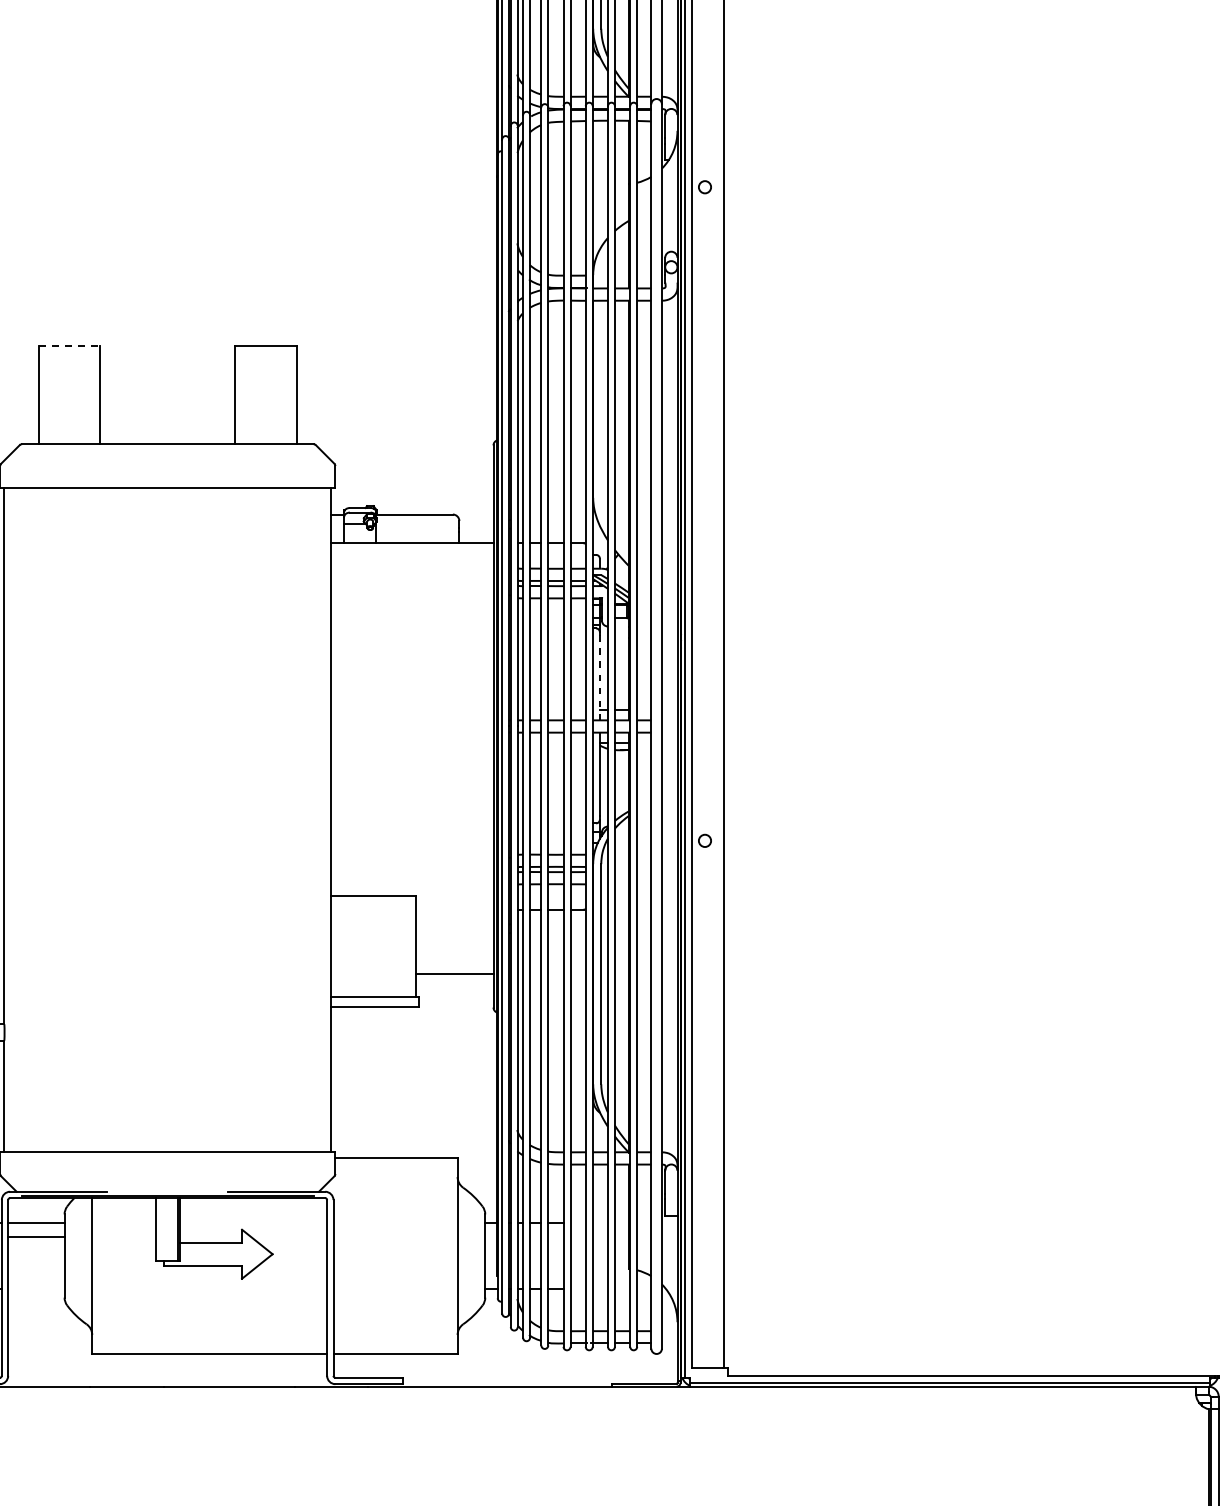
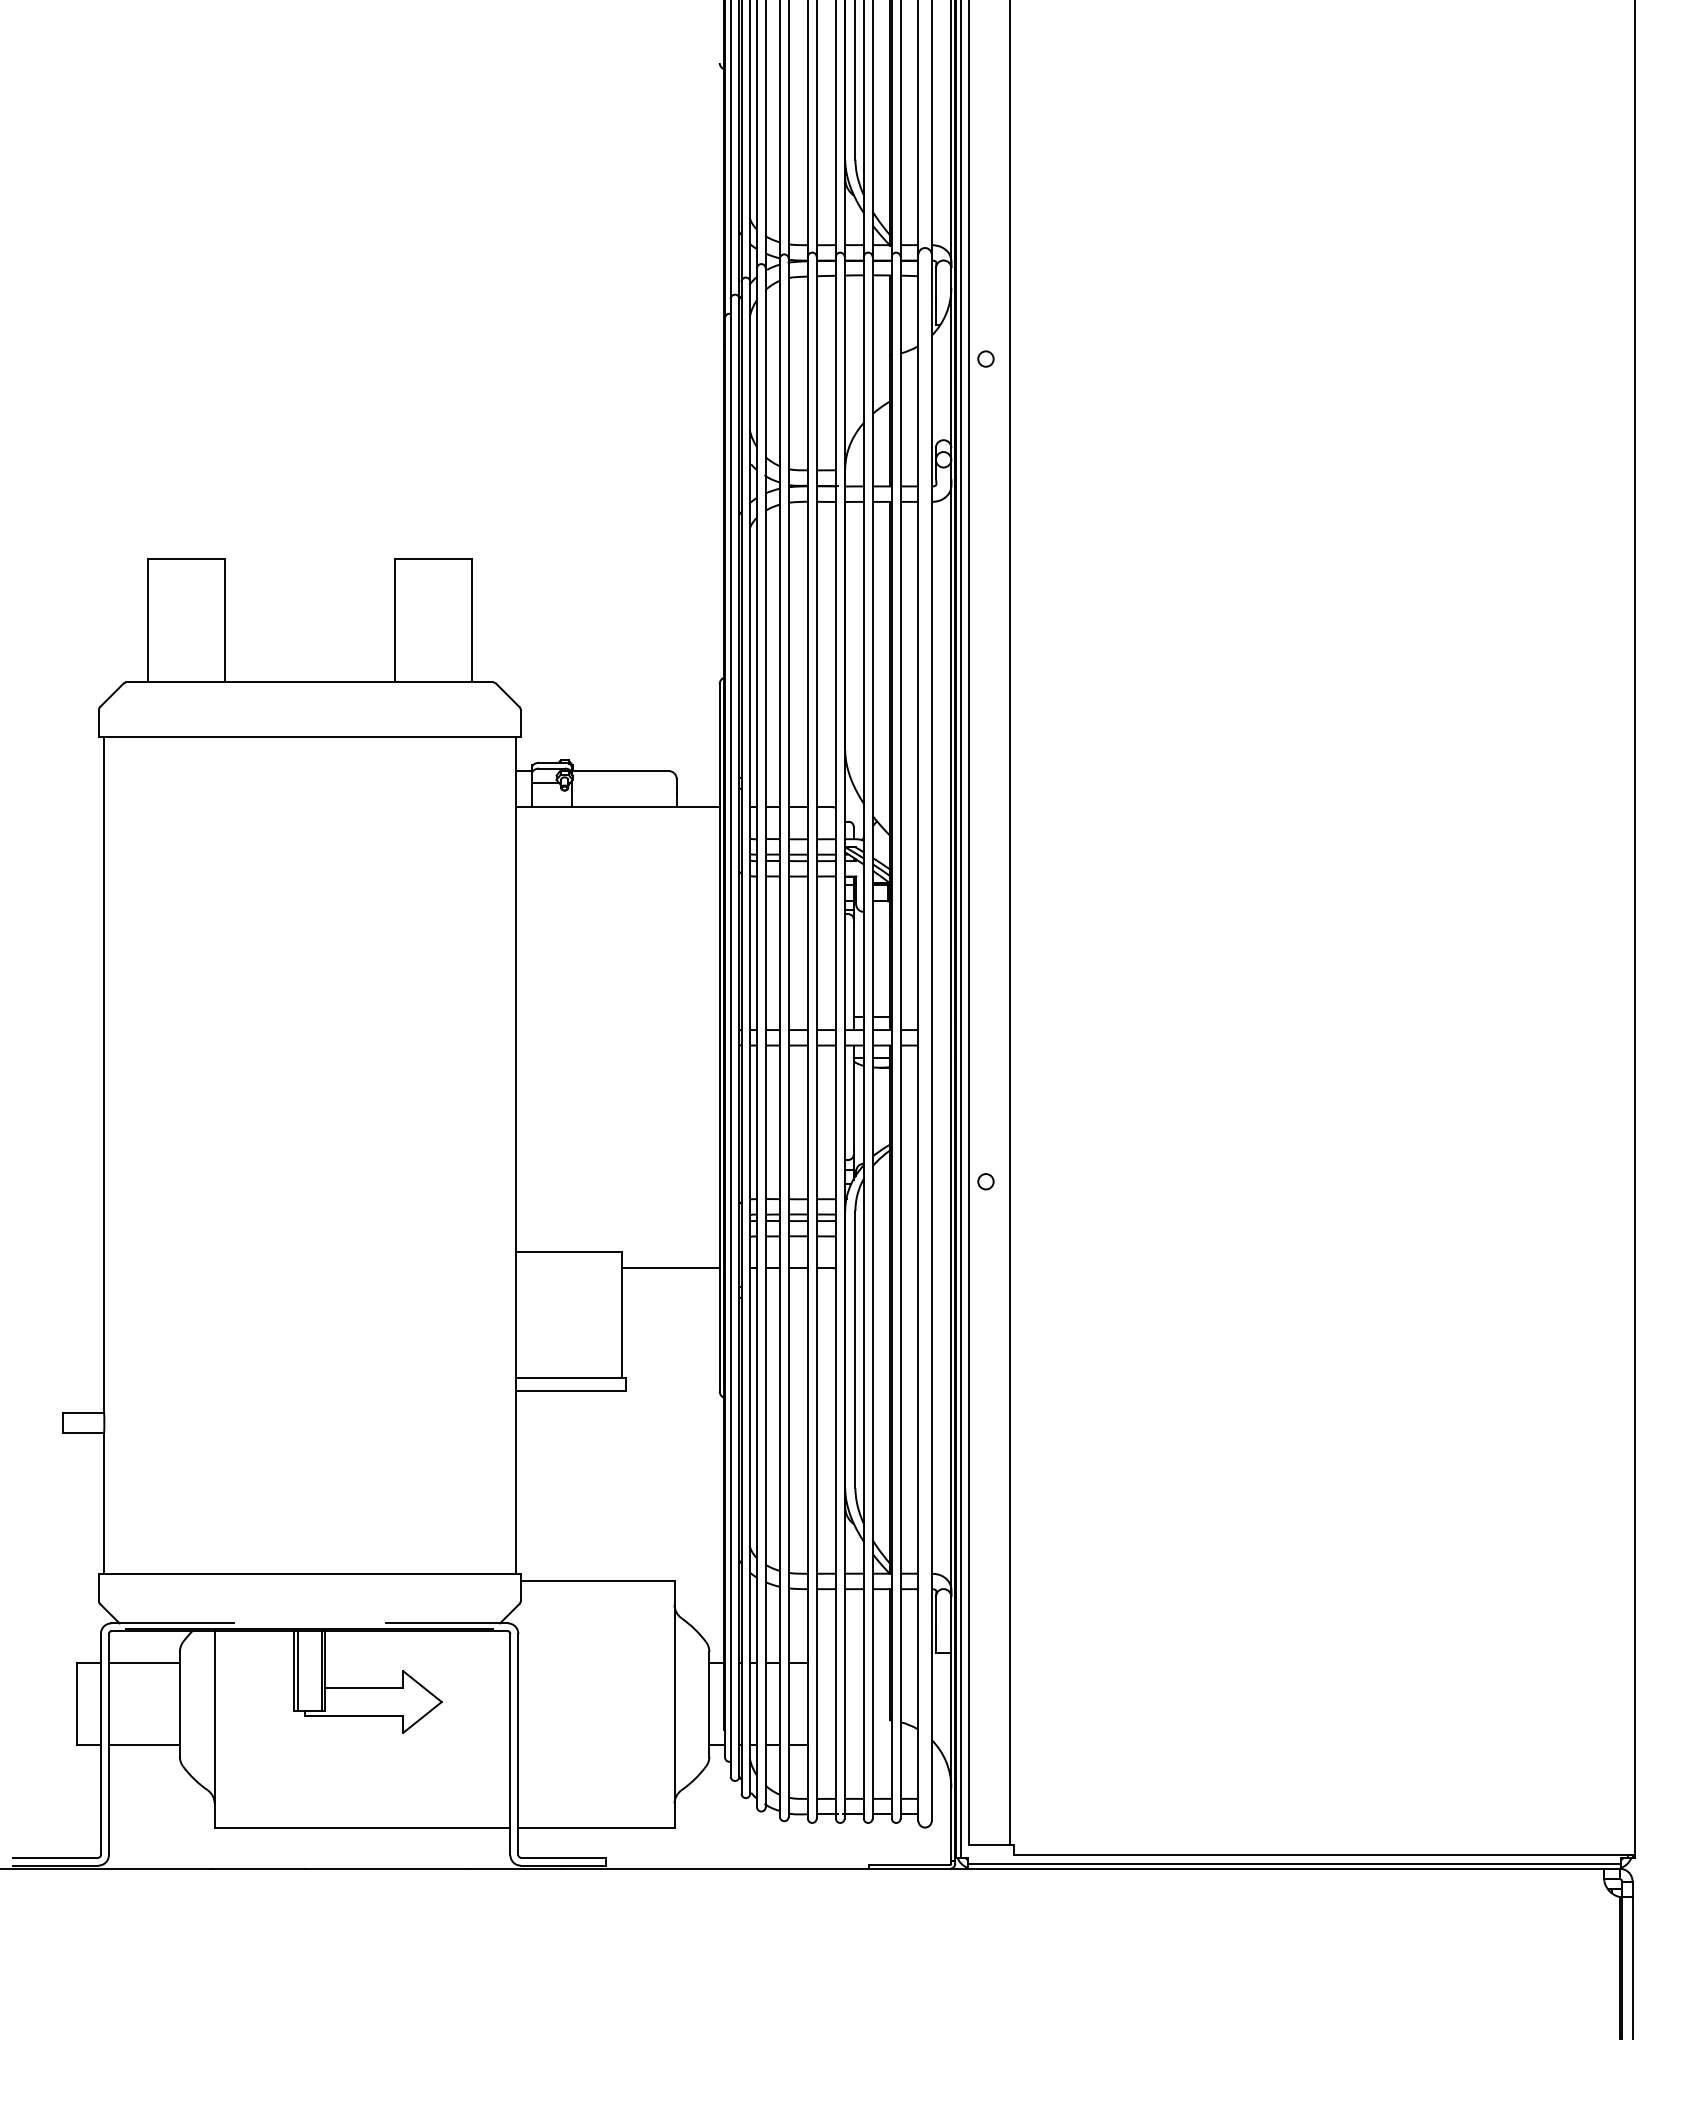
line: (69, 346) -> (186, 559), dashed -> solid
line: (599, 677) -> (853, 976), dashed -> solid
line: (454, 974) -> (670, 1268), moved
line: (158, 1229) -> (297, 1670), added
line: (35, 1237) -> (143, 1745), moved

